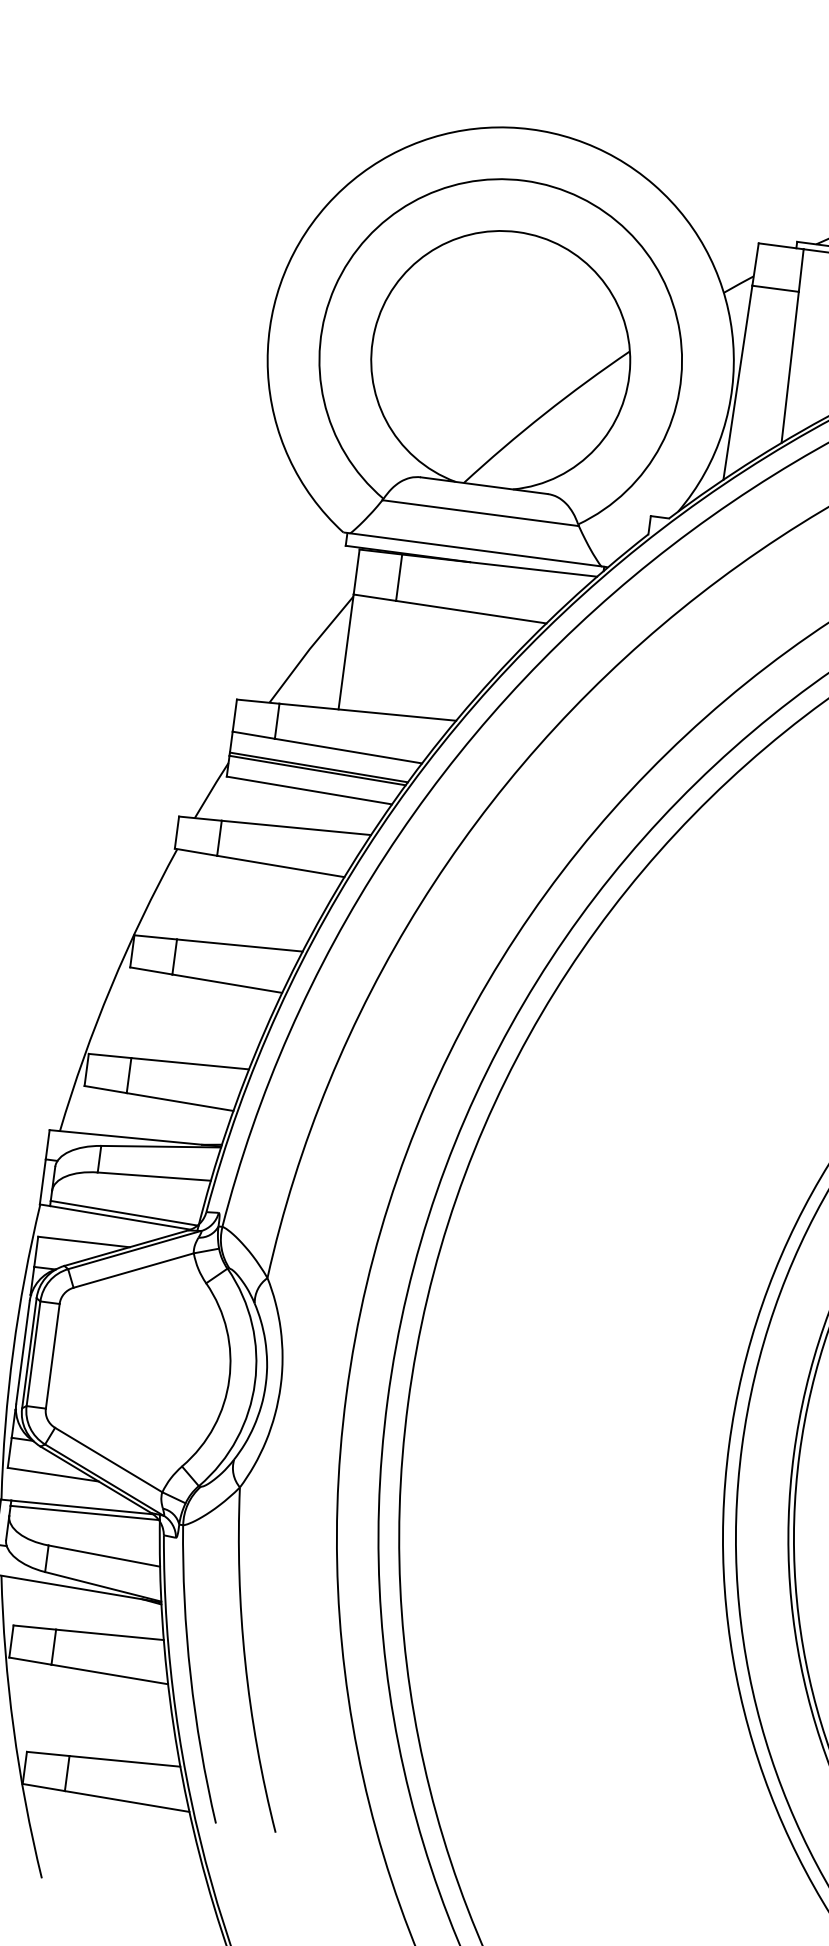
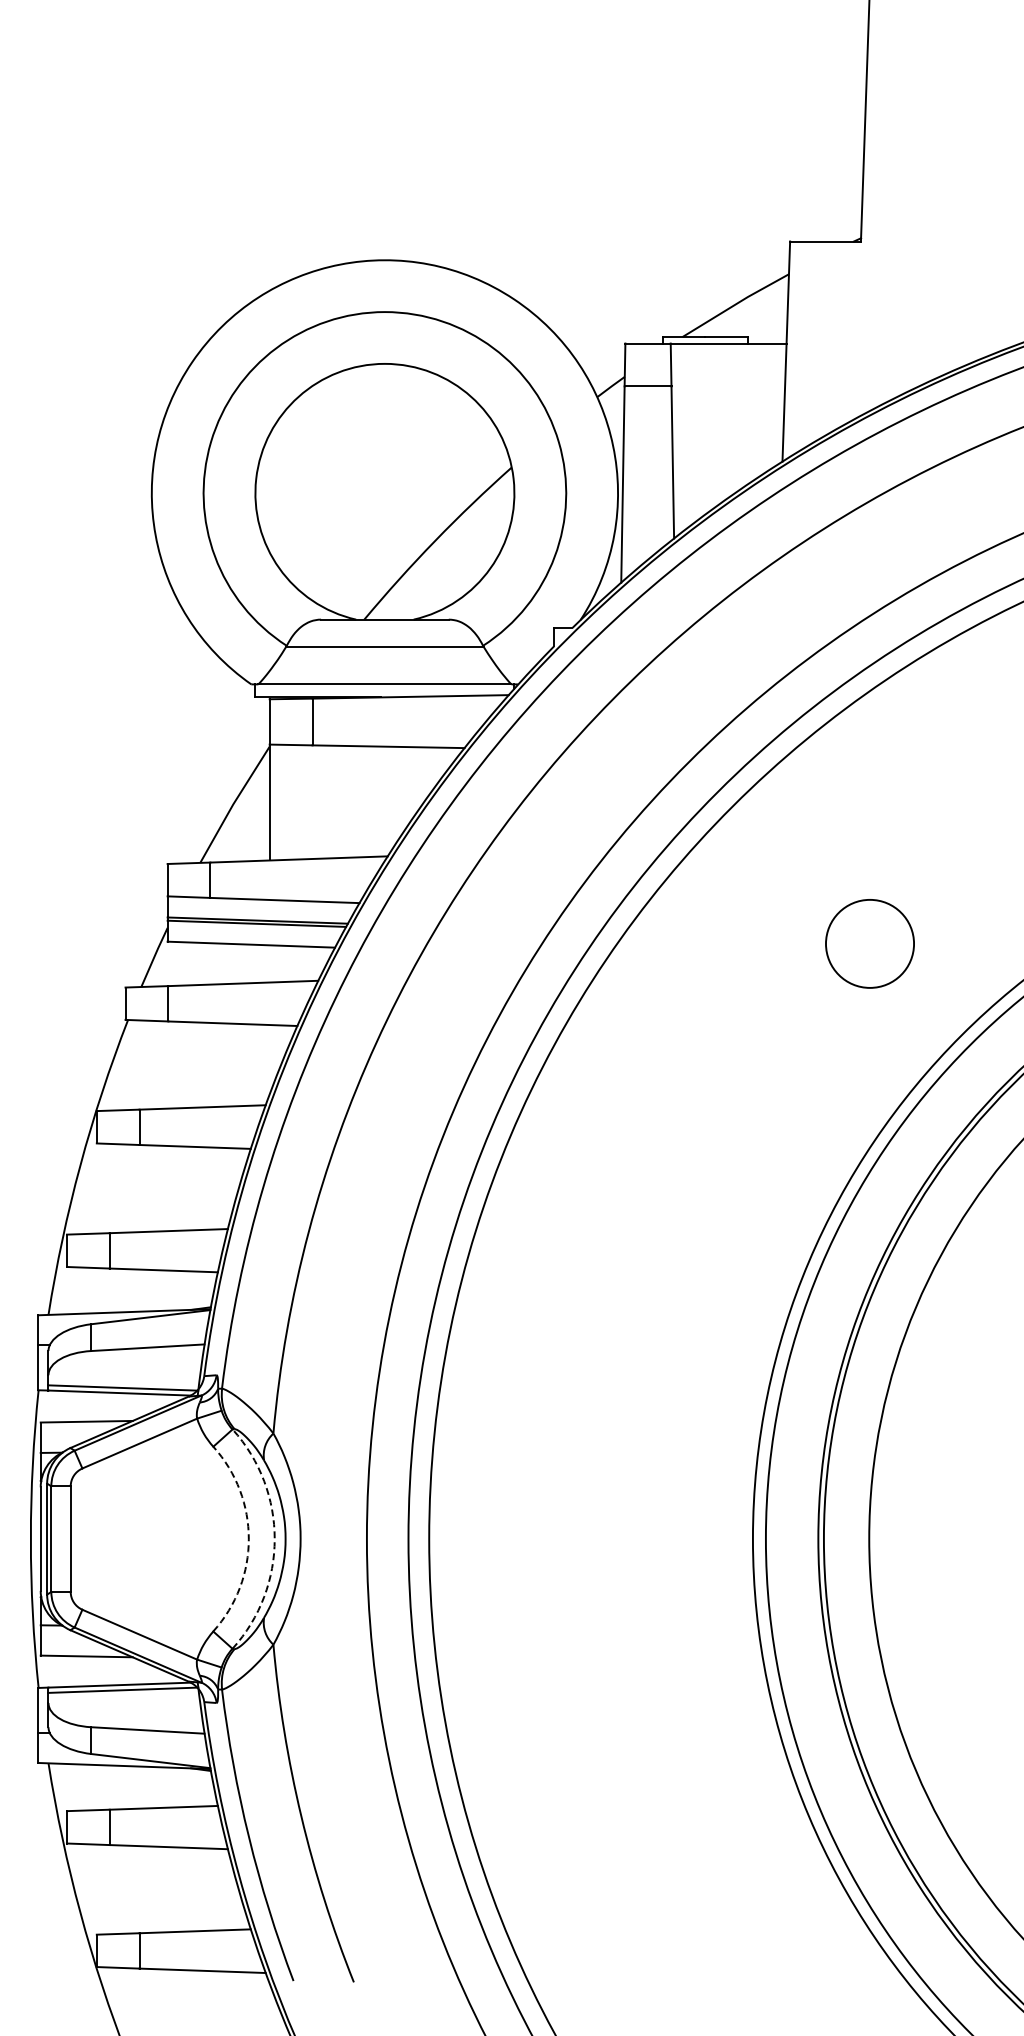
arc: (228, 1379) -> (248, 1539), solid -> dashed
arc: (254, 1383) -> (274, 1539), solid -> dashed

